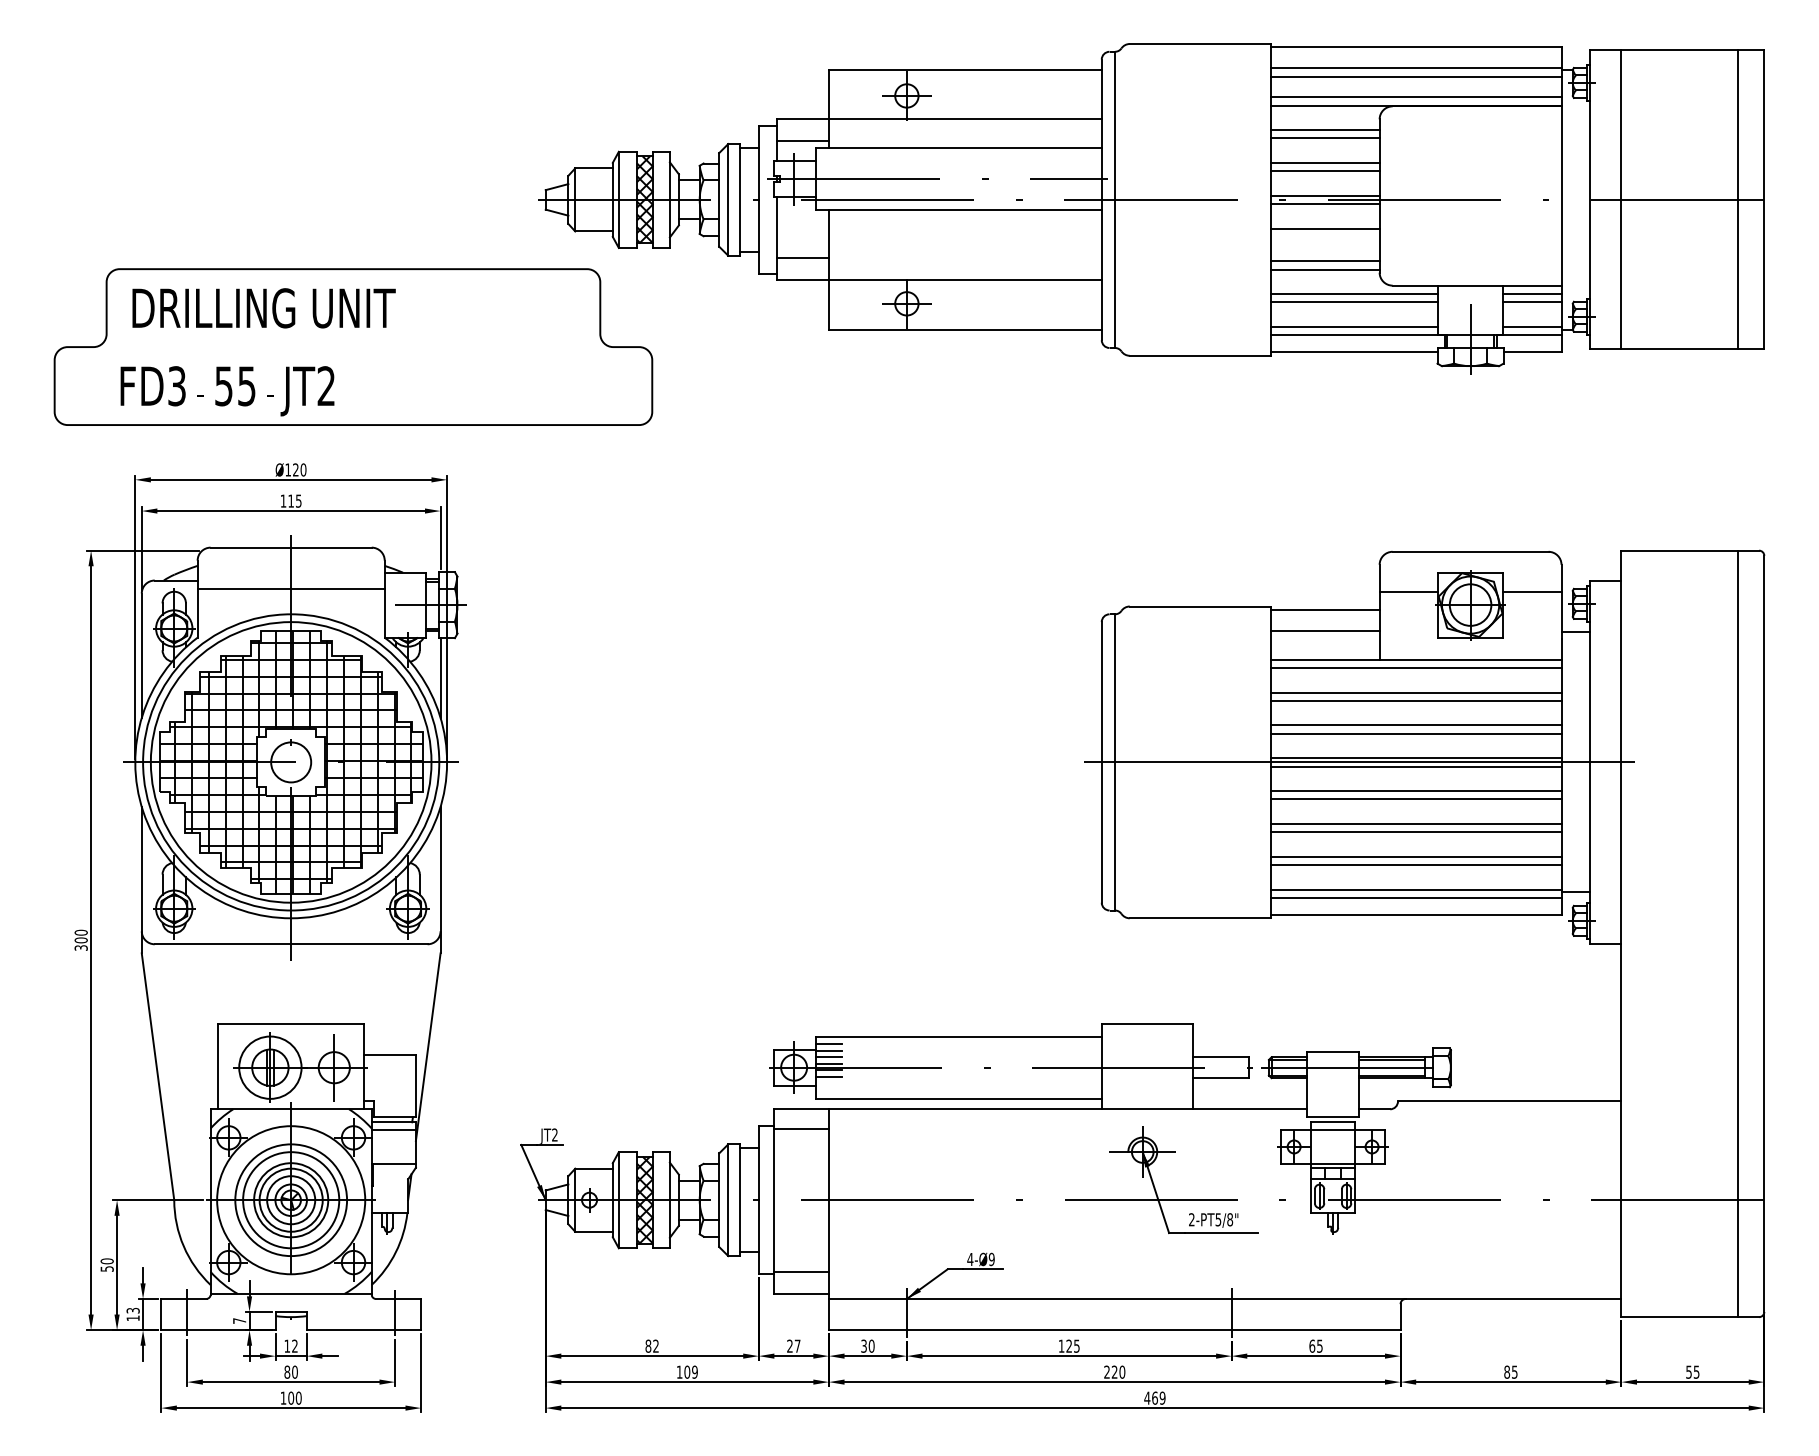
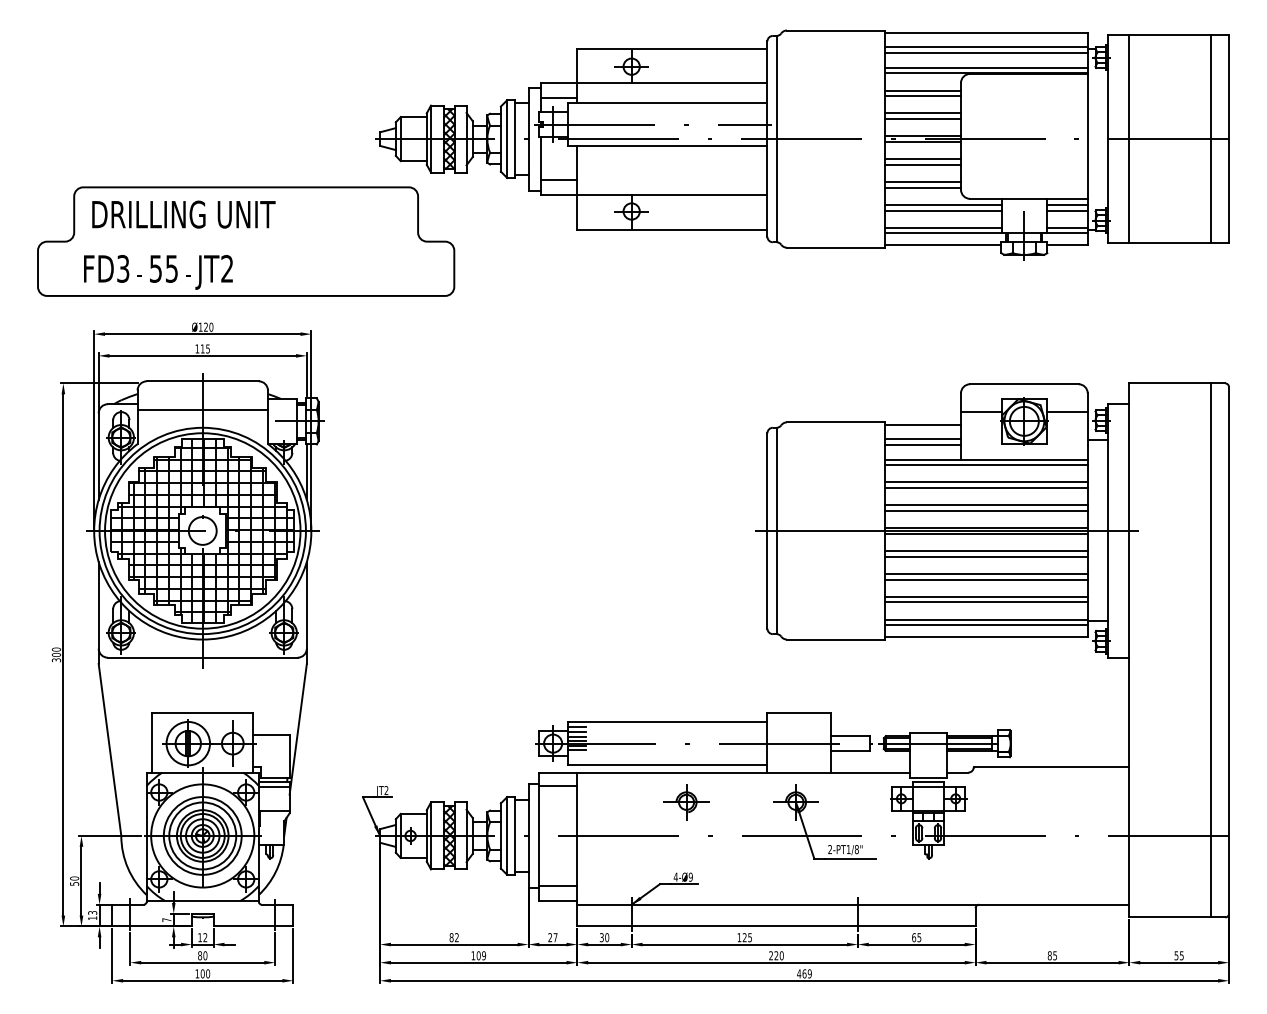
line: (1325, 236) -> (923, 164), added
line: (1325, 639) -> (923, 445), added
part: (985, 1152) -> (686, 802), added
text: (1218, 1219) -> (848, 849), 2-PT5/8" -> 2-PT1/8"

